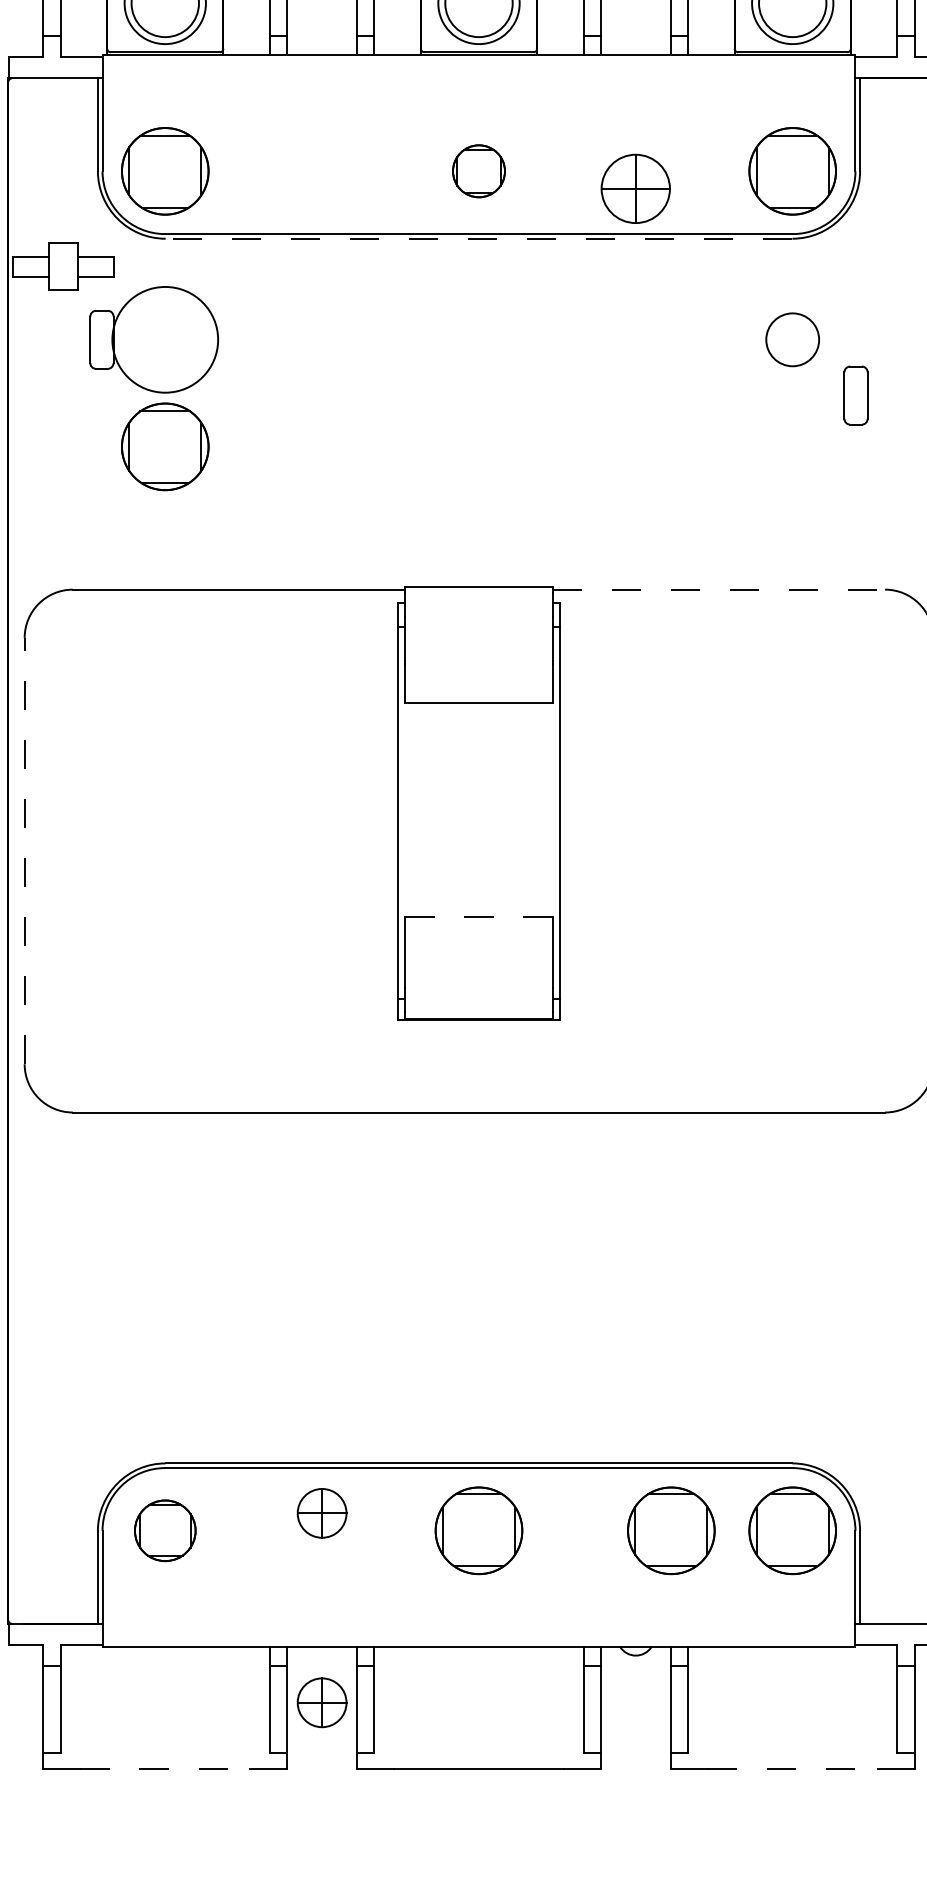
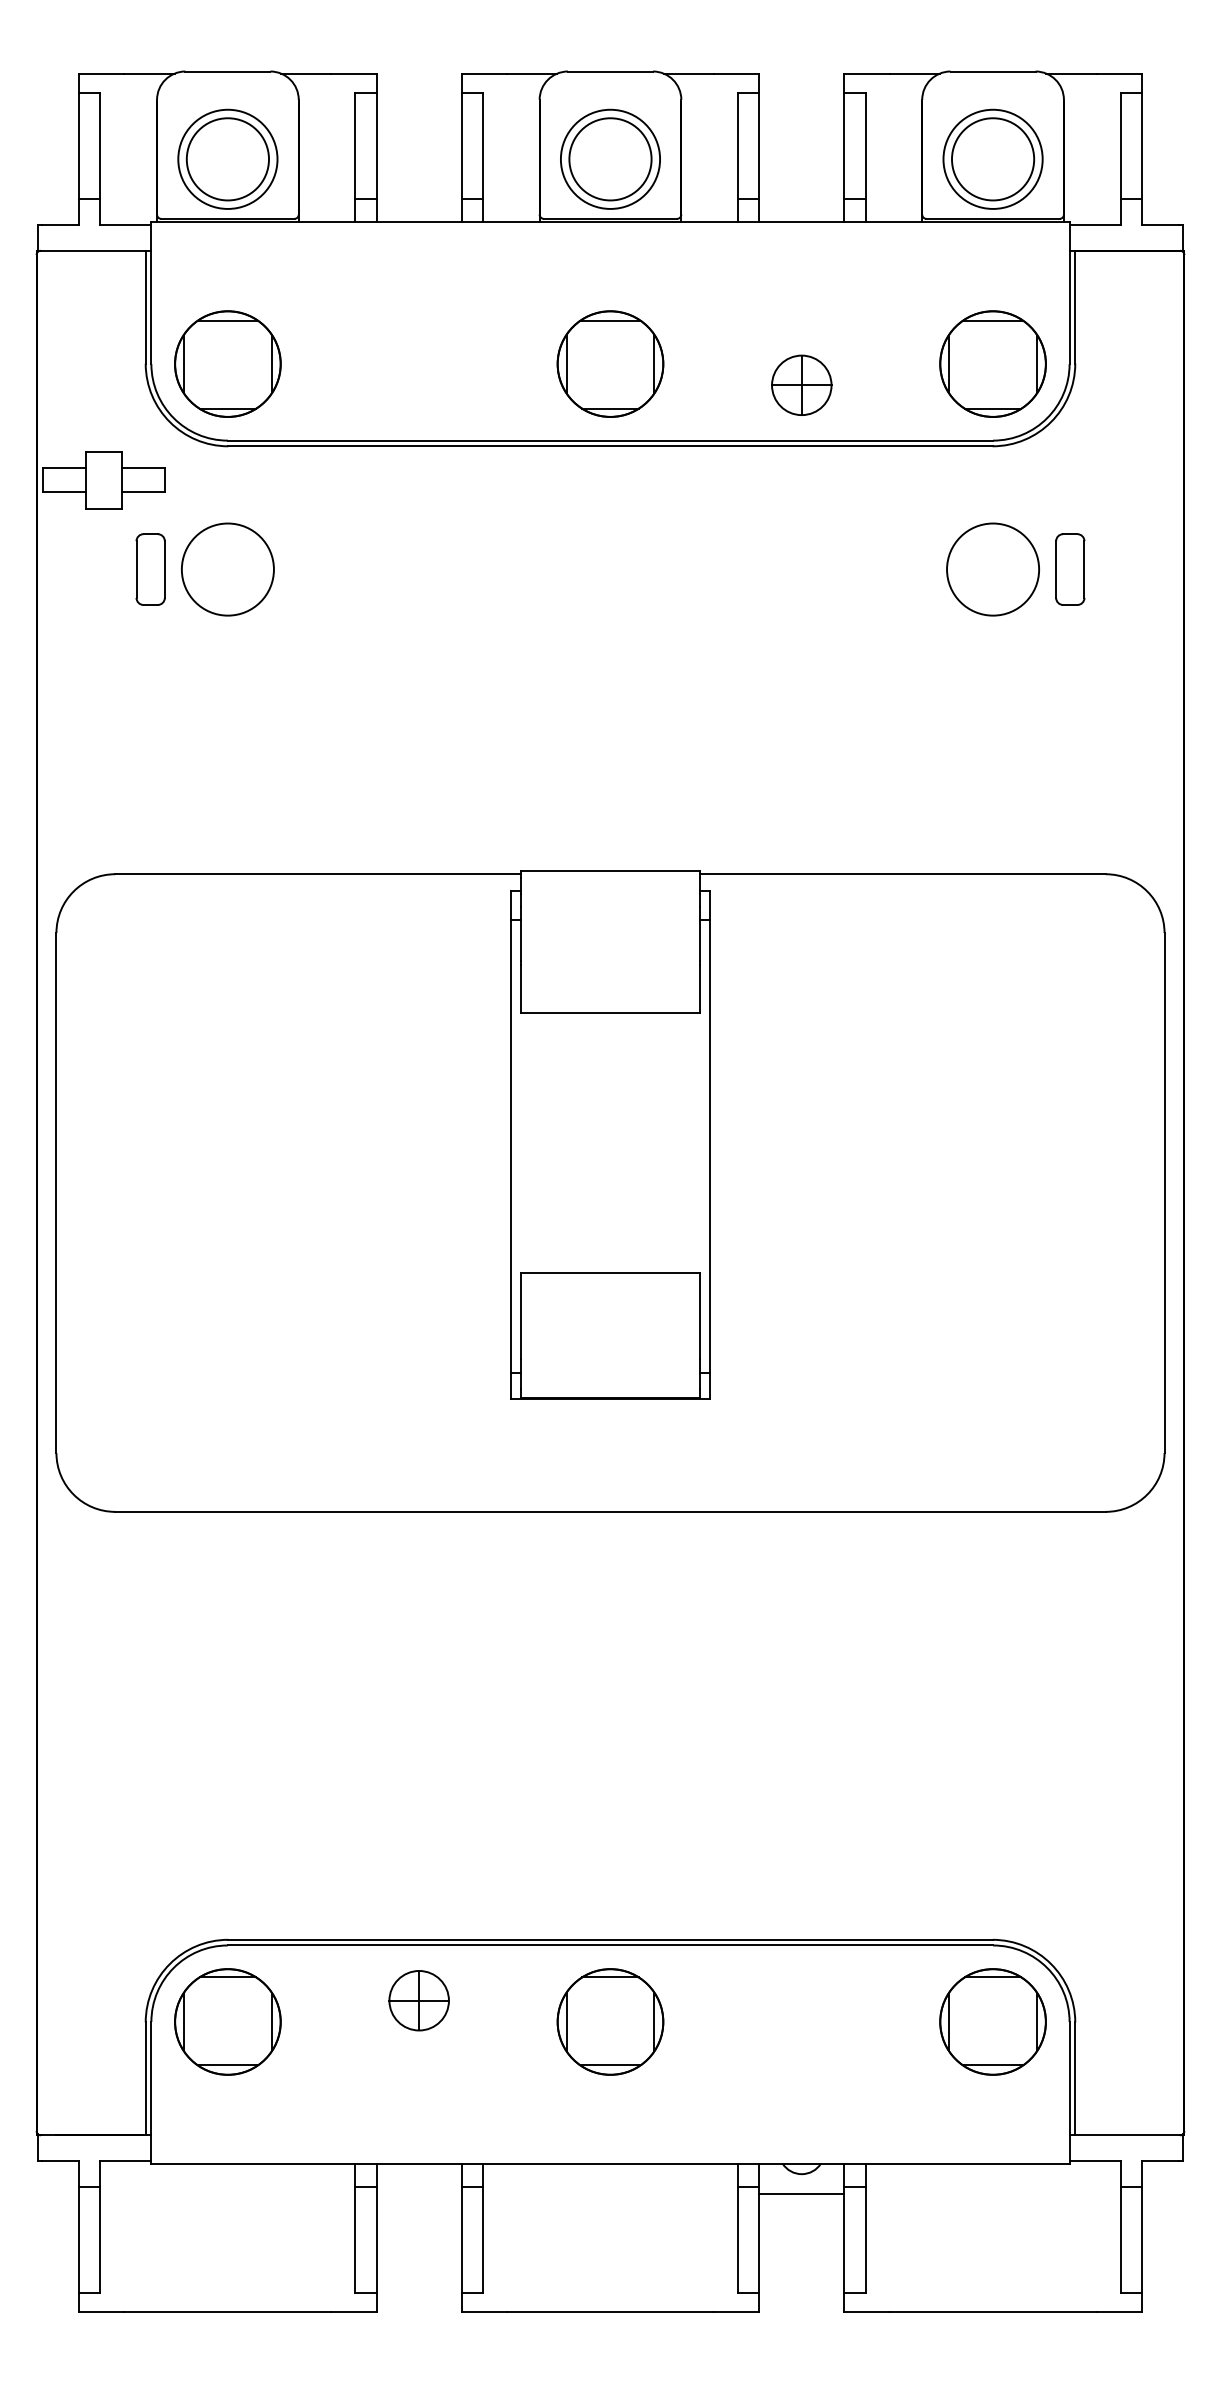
part: (479, 170) -> (610, 363), size x1.67
part: (635, 188) -> (801, 384), size x0.71
line: (479, 238) -> (610, 446), dashed -> solid
circle: (164, 339) -> (227, 569), size x0.71
circle: (793, 339) -> (993, 569), size x1.43
part: (856, 395) -> (1070, 569), moved
part: (164, 446) -> (227, 699), removed
line: (719, 589) -> (903, 874), dashed -> solid
line: (24, 850) -> (56, 1192), dashed -> solid
line: (479, 917) -> (610, 1273), dashed -> solid
part: (164, 1530) -> (227, 2021), size x1.43
part: (670, 1530) -> (844, 2021), removed
line: (635, 1672) -> (801, 2194), added
part: (321, 1702) -> (418, 2231), removed
line: (165, 1769) -> (228, 2312), dashed -> solid
line: (793, 1769) -> (993, 2312), dashed -> solid

